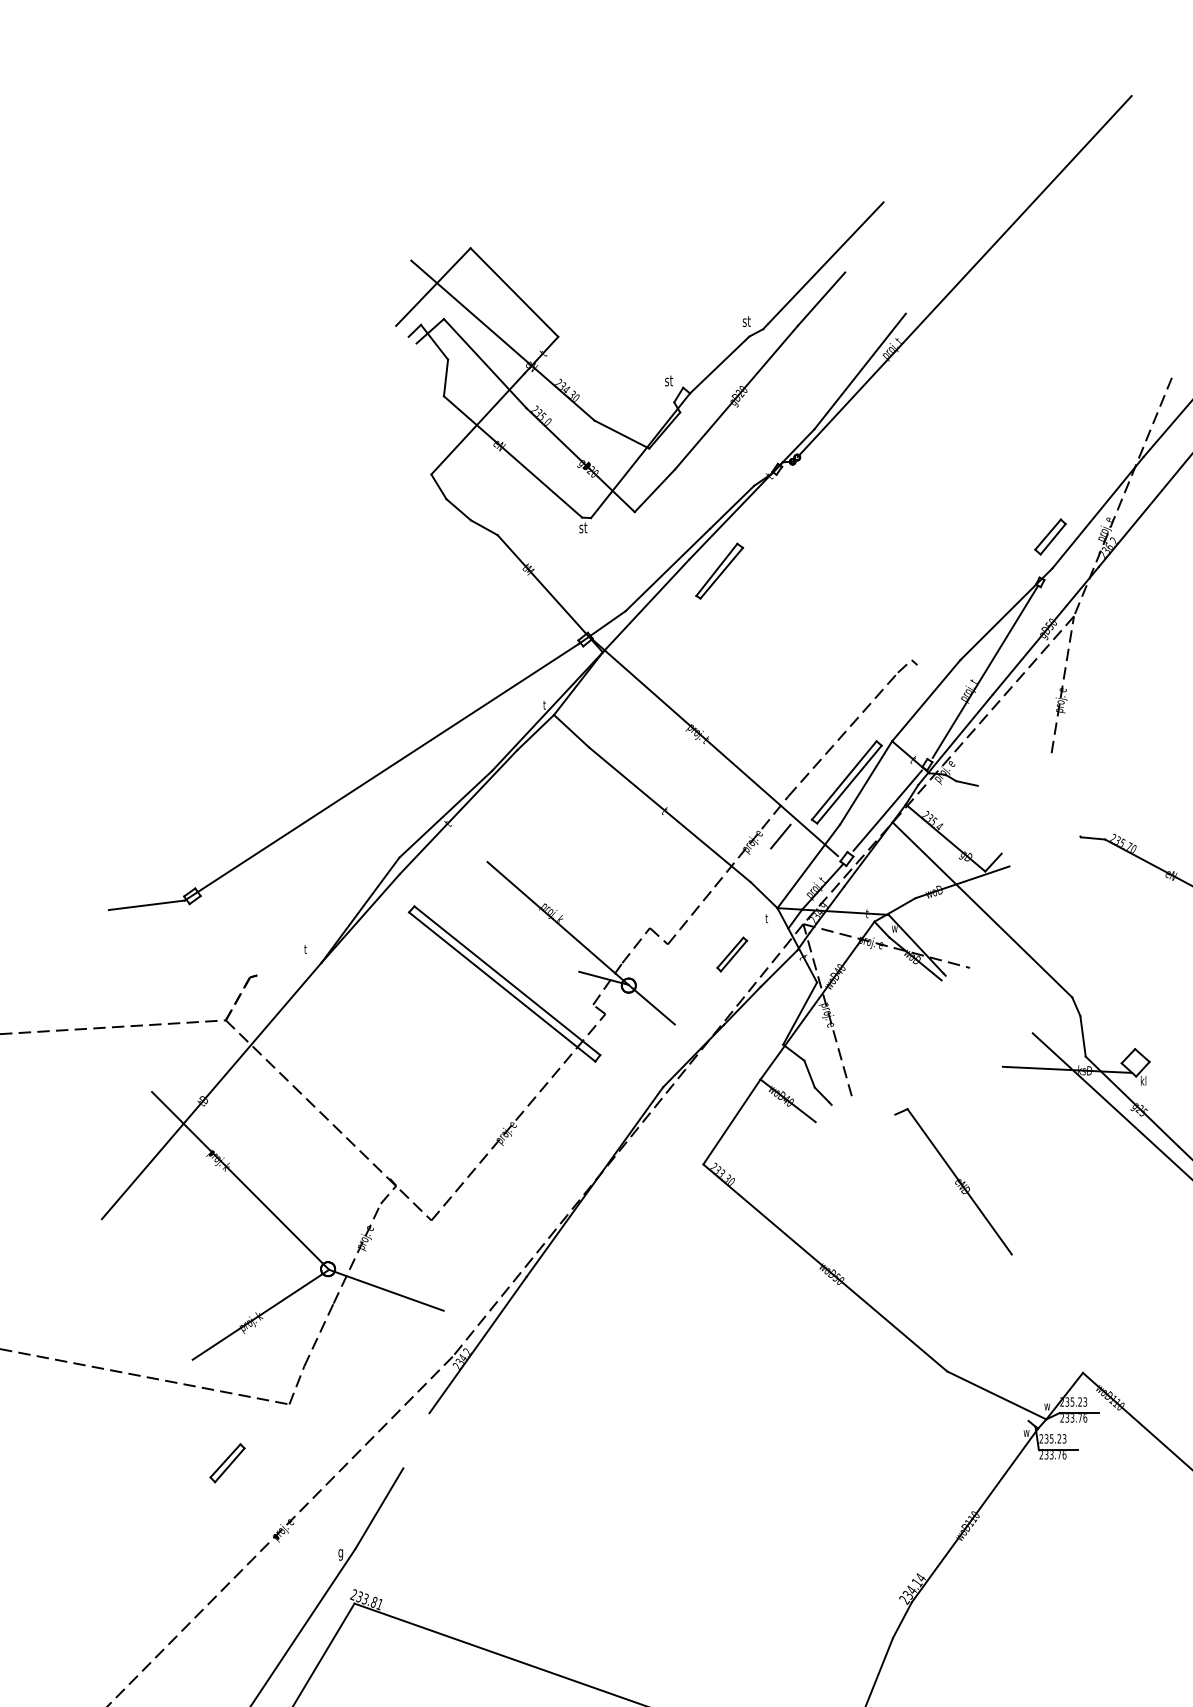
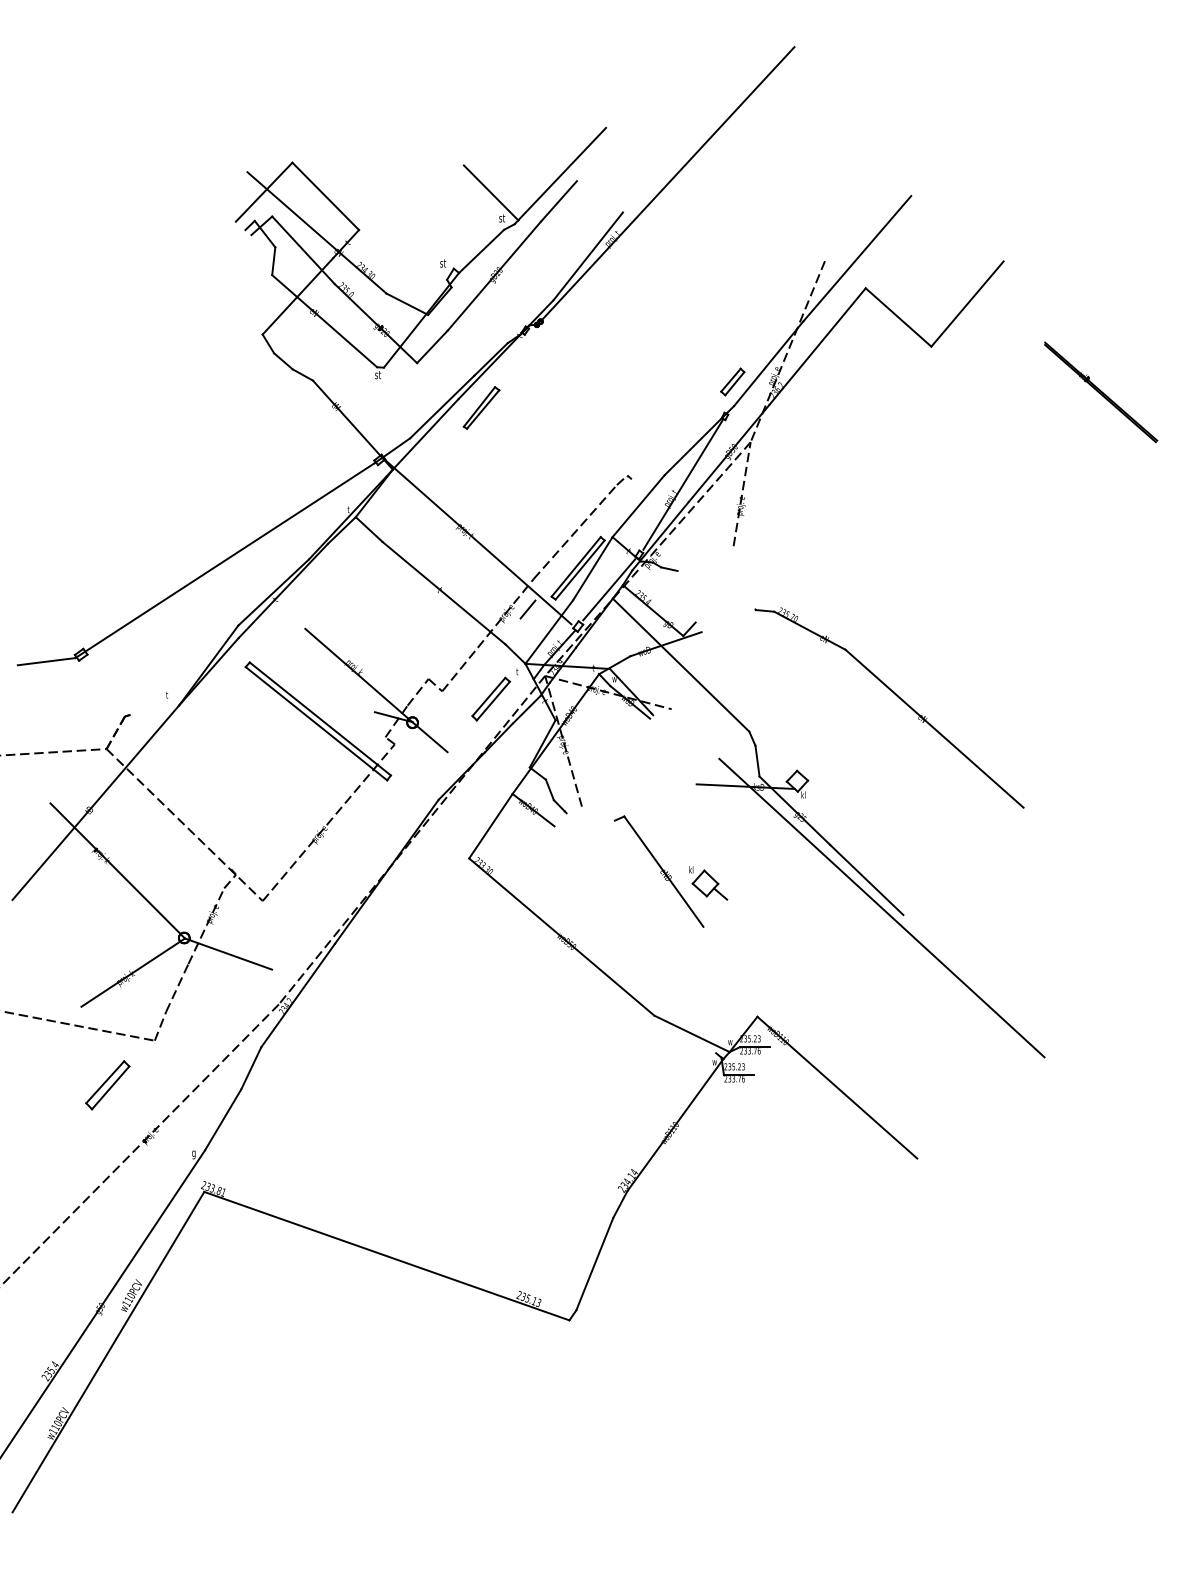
line: (731, 287) -> (490, 192), added
part: (731, 953) -> (490, 698), size x1.67
part: (1018, 1197) -> (708, 883), added
line: (416, 1441) -> (251, 1068), added
part: (227, 1463) -> (107, 1085), size x1.67

